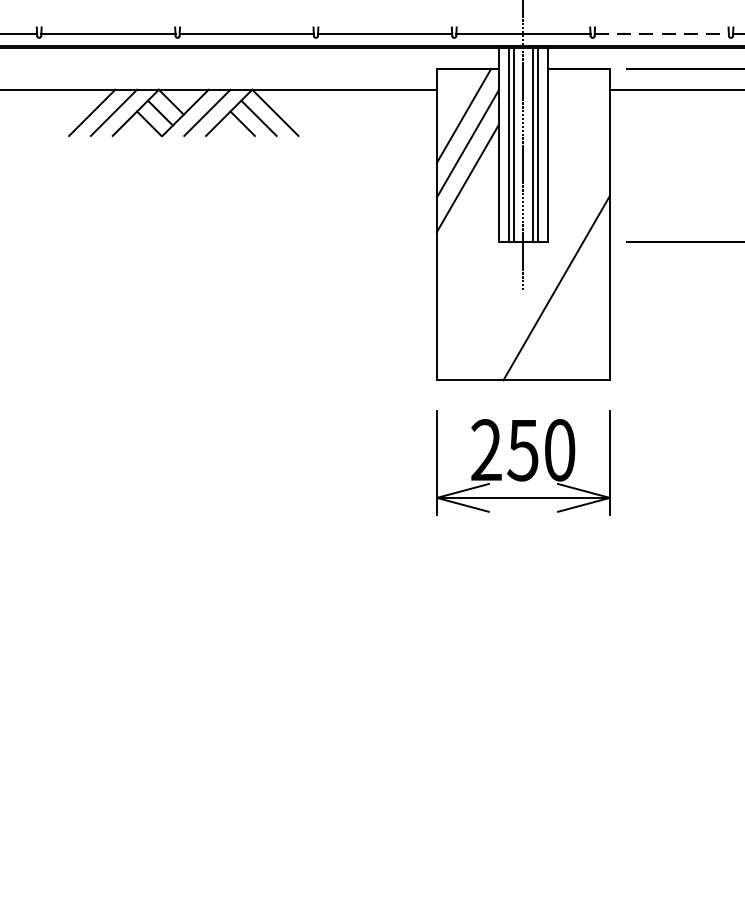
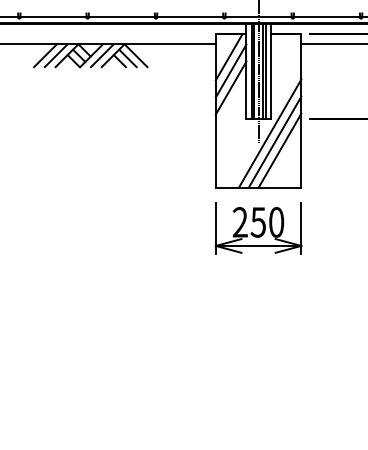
line: (662, 33) -> (327, 16), dashed -> solid
line: (545, 270) -> (269, 133), added
line: (565, 304) -> (279, 150), added

